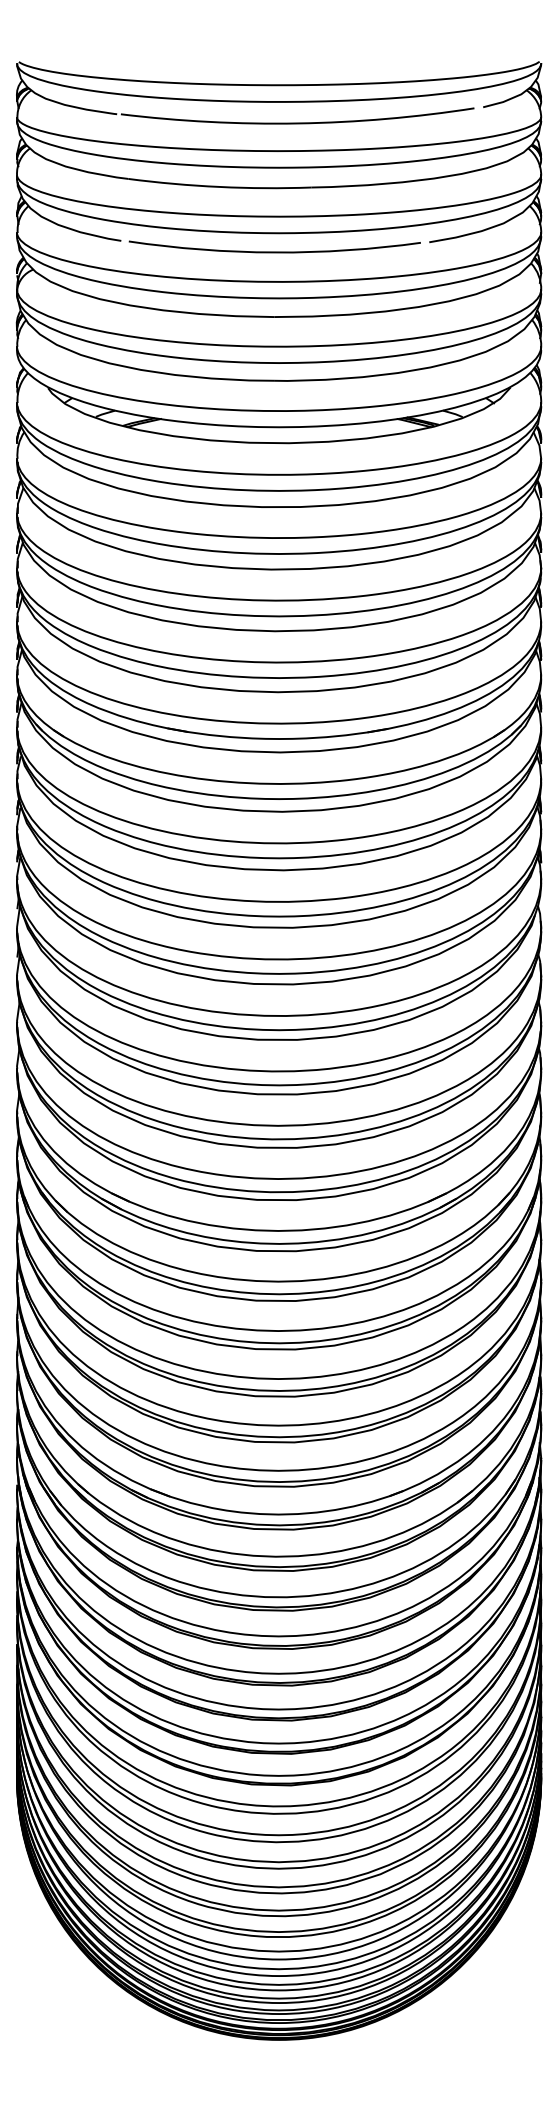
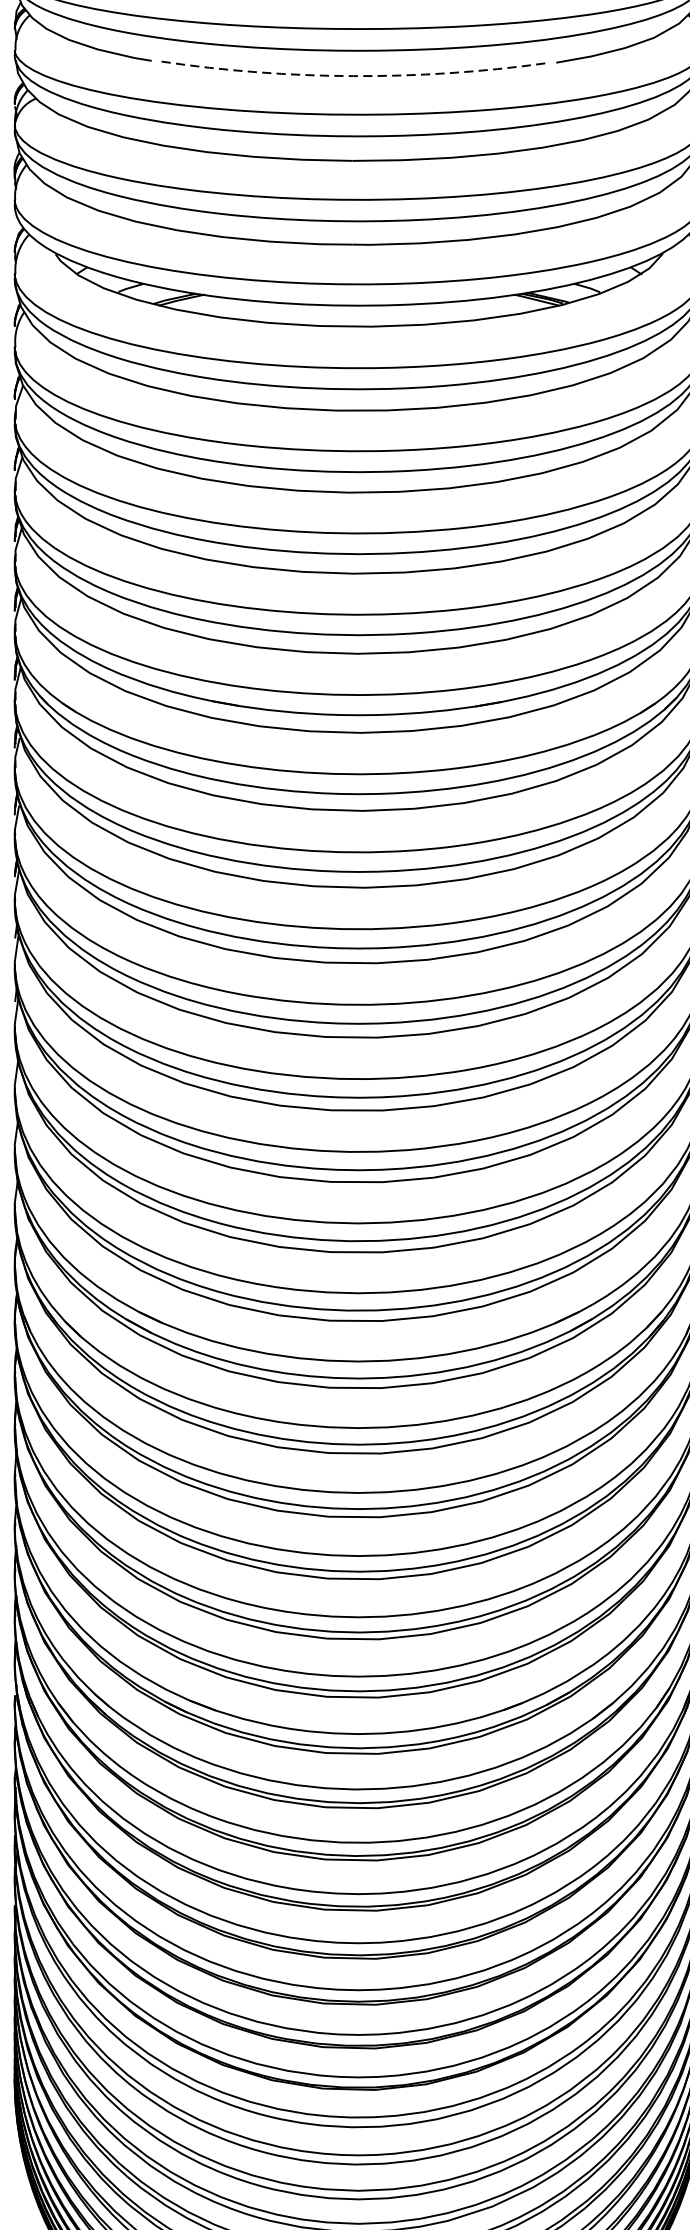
arc: (274, 252) -> (352, 76), solid -> dashed

